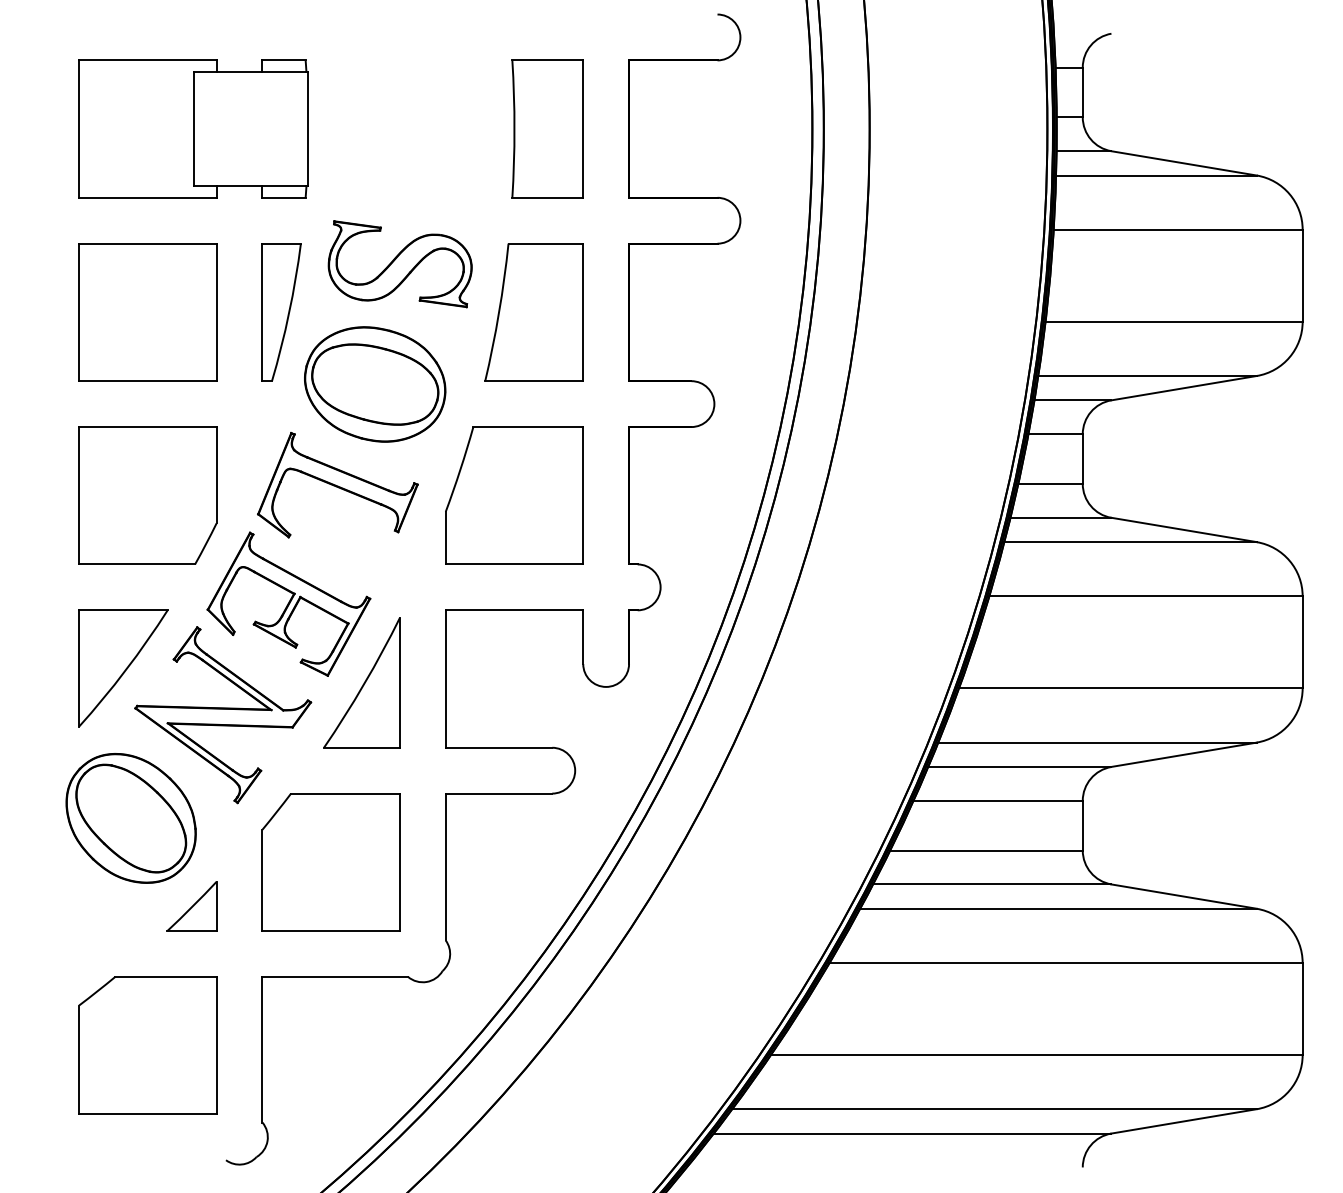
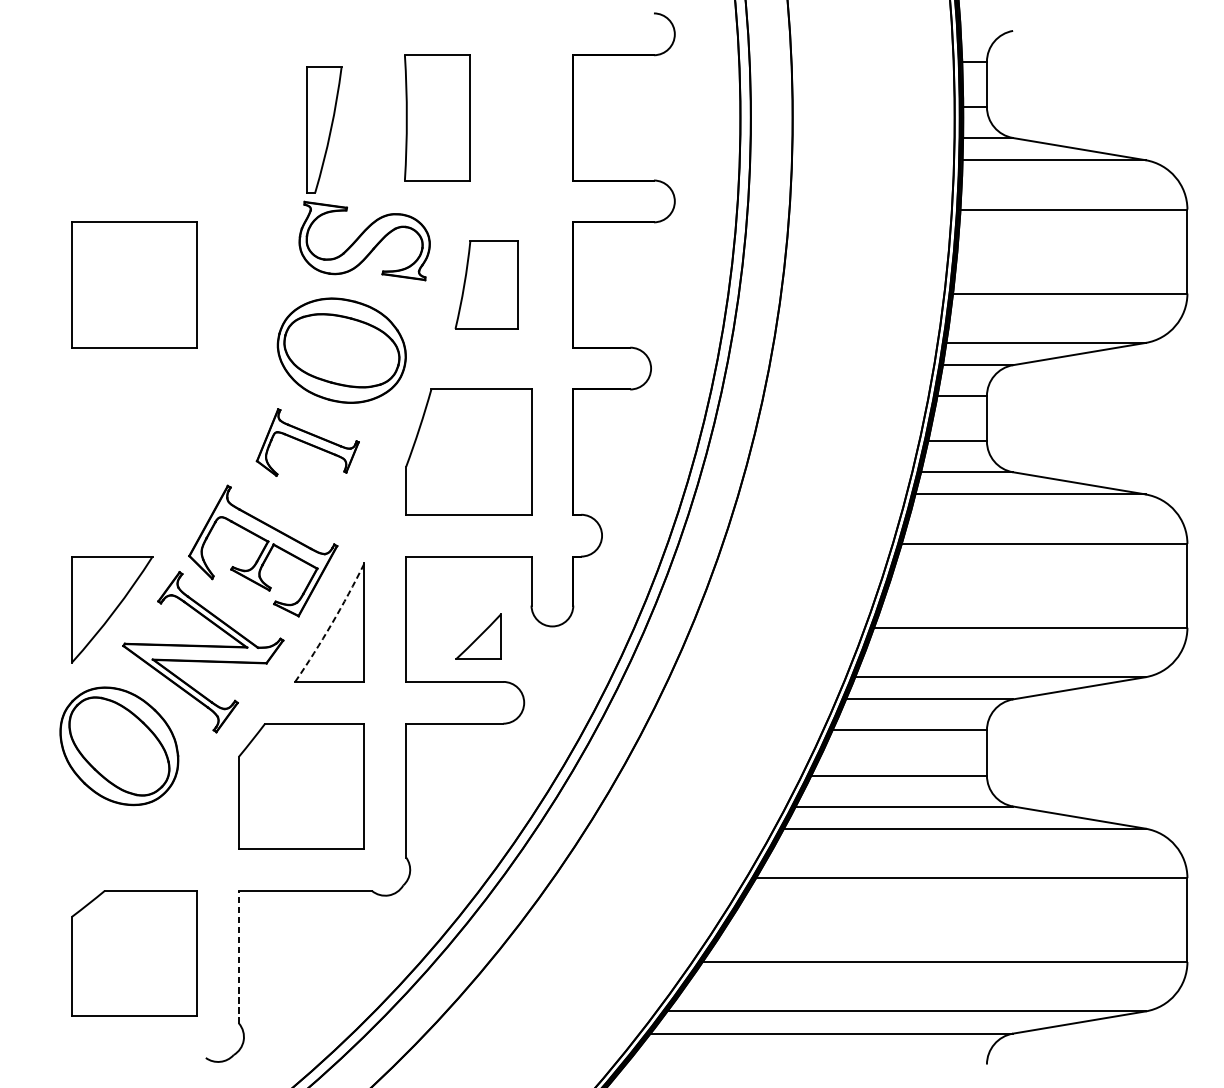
part: (193, 128) -> (176, 117), removed
part: (547, 128) -> (436, 117), moved
part: (281, 312) -> (323, 130), moved
part: (533, 312) -> (486, 285), size x0.7
part: (337, 485) -> (307, 442), size x0.7
part: (147, 495) -> (134, 451), removed
arc: (364, 684) -> (332, 624), solid -> dashed
part: (191, 906) -> (477, 636), moved
line: (262, 1049) -> (239, 957), solid -> dashed

